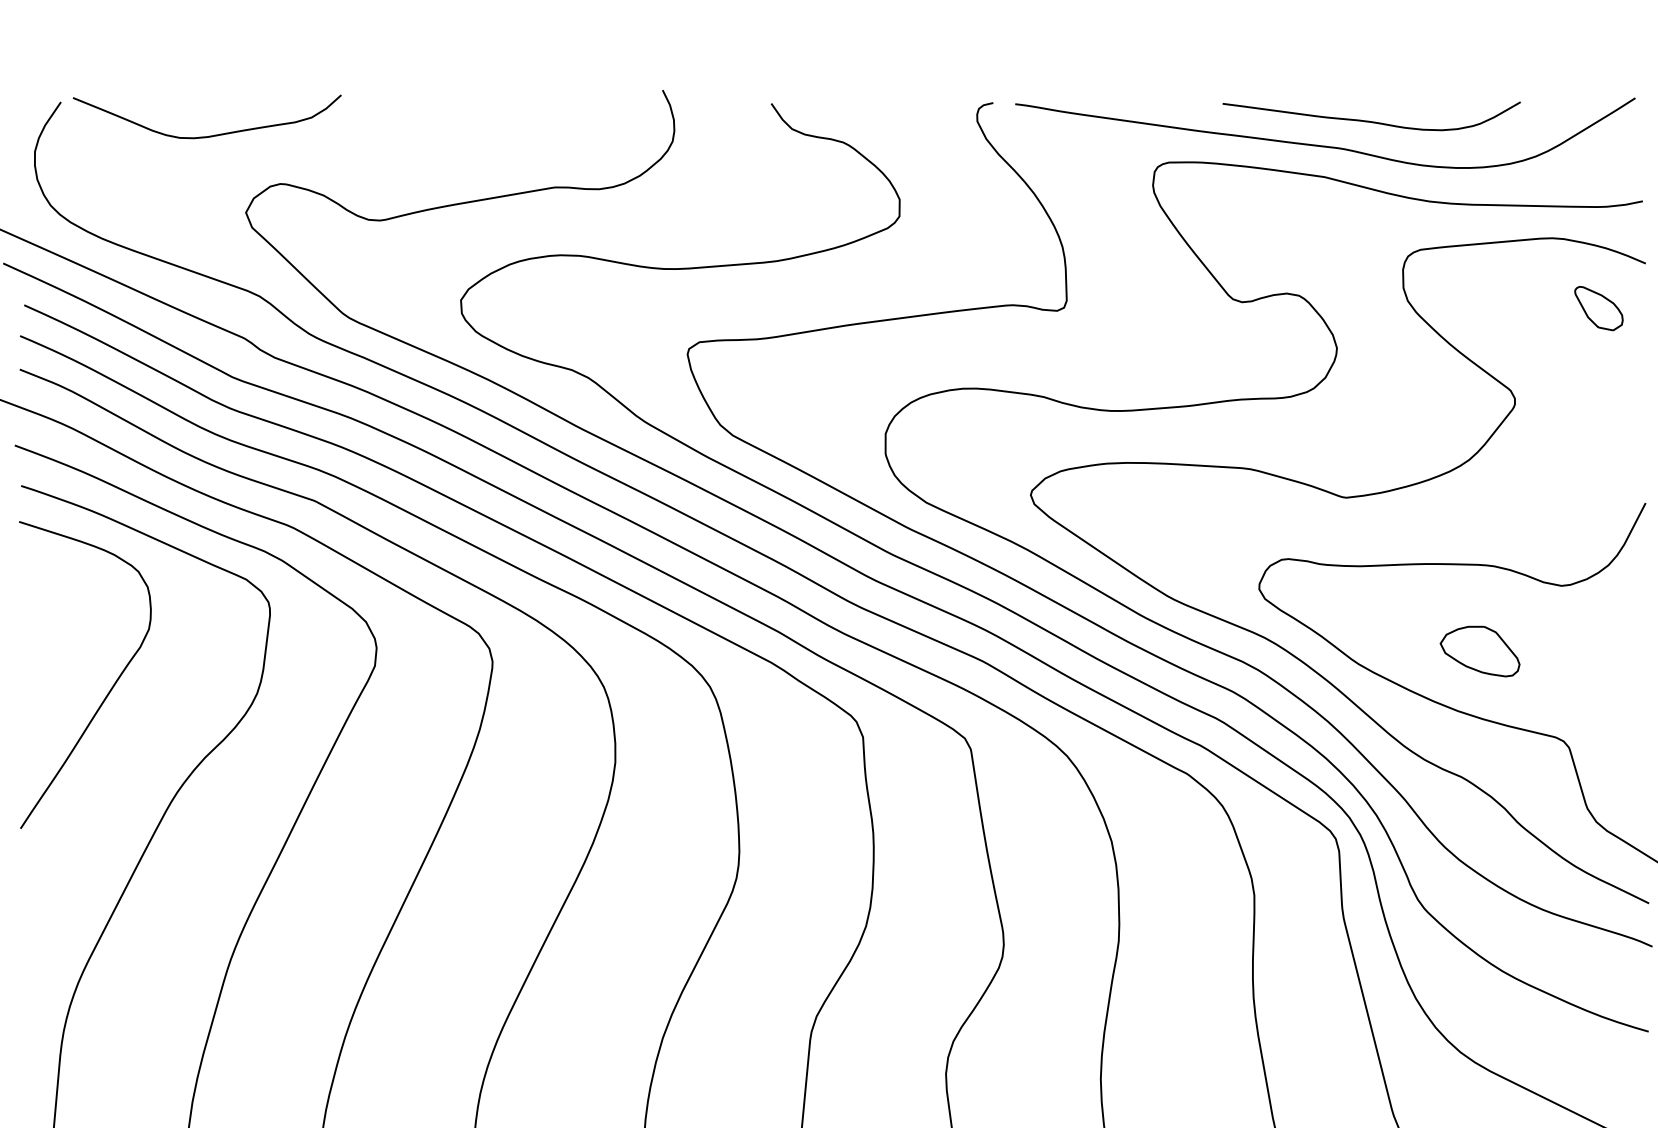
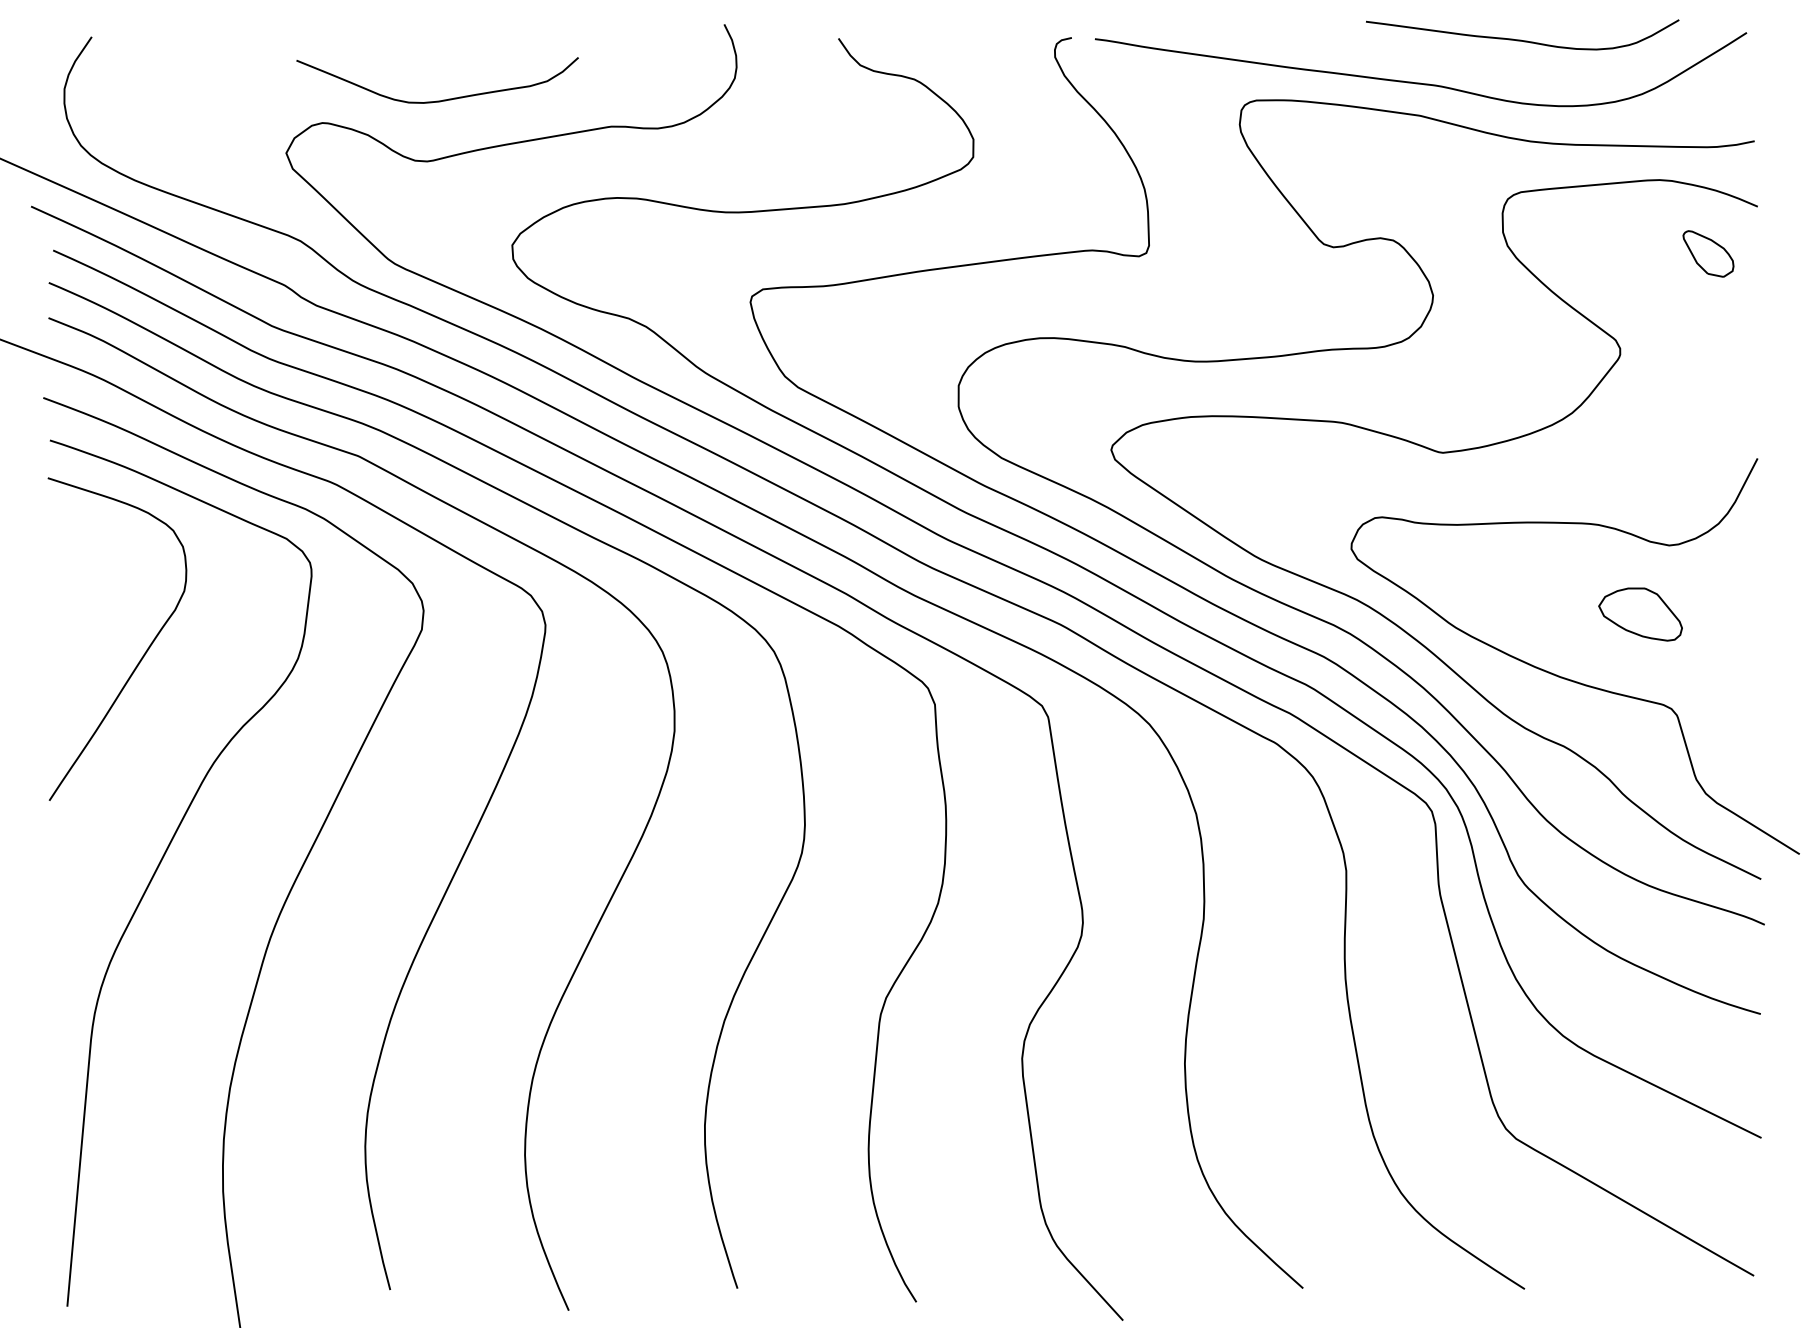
curve: (1370, 120) -> (1521, 39), moved
curve: (212, 134) -> (443, 99), moved
part: (1480, 651) -> (1640, 614), moved

